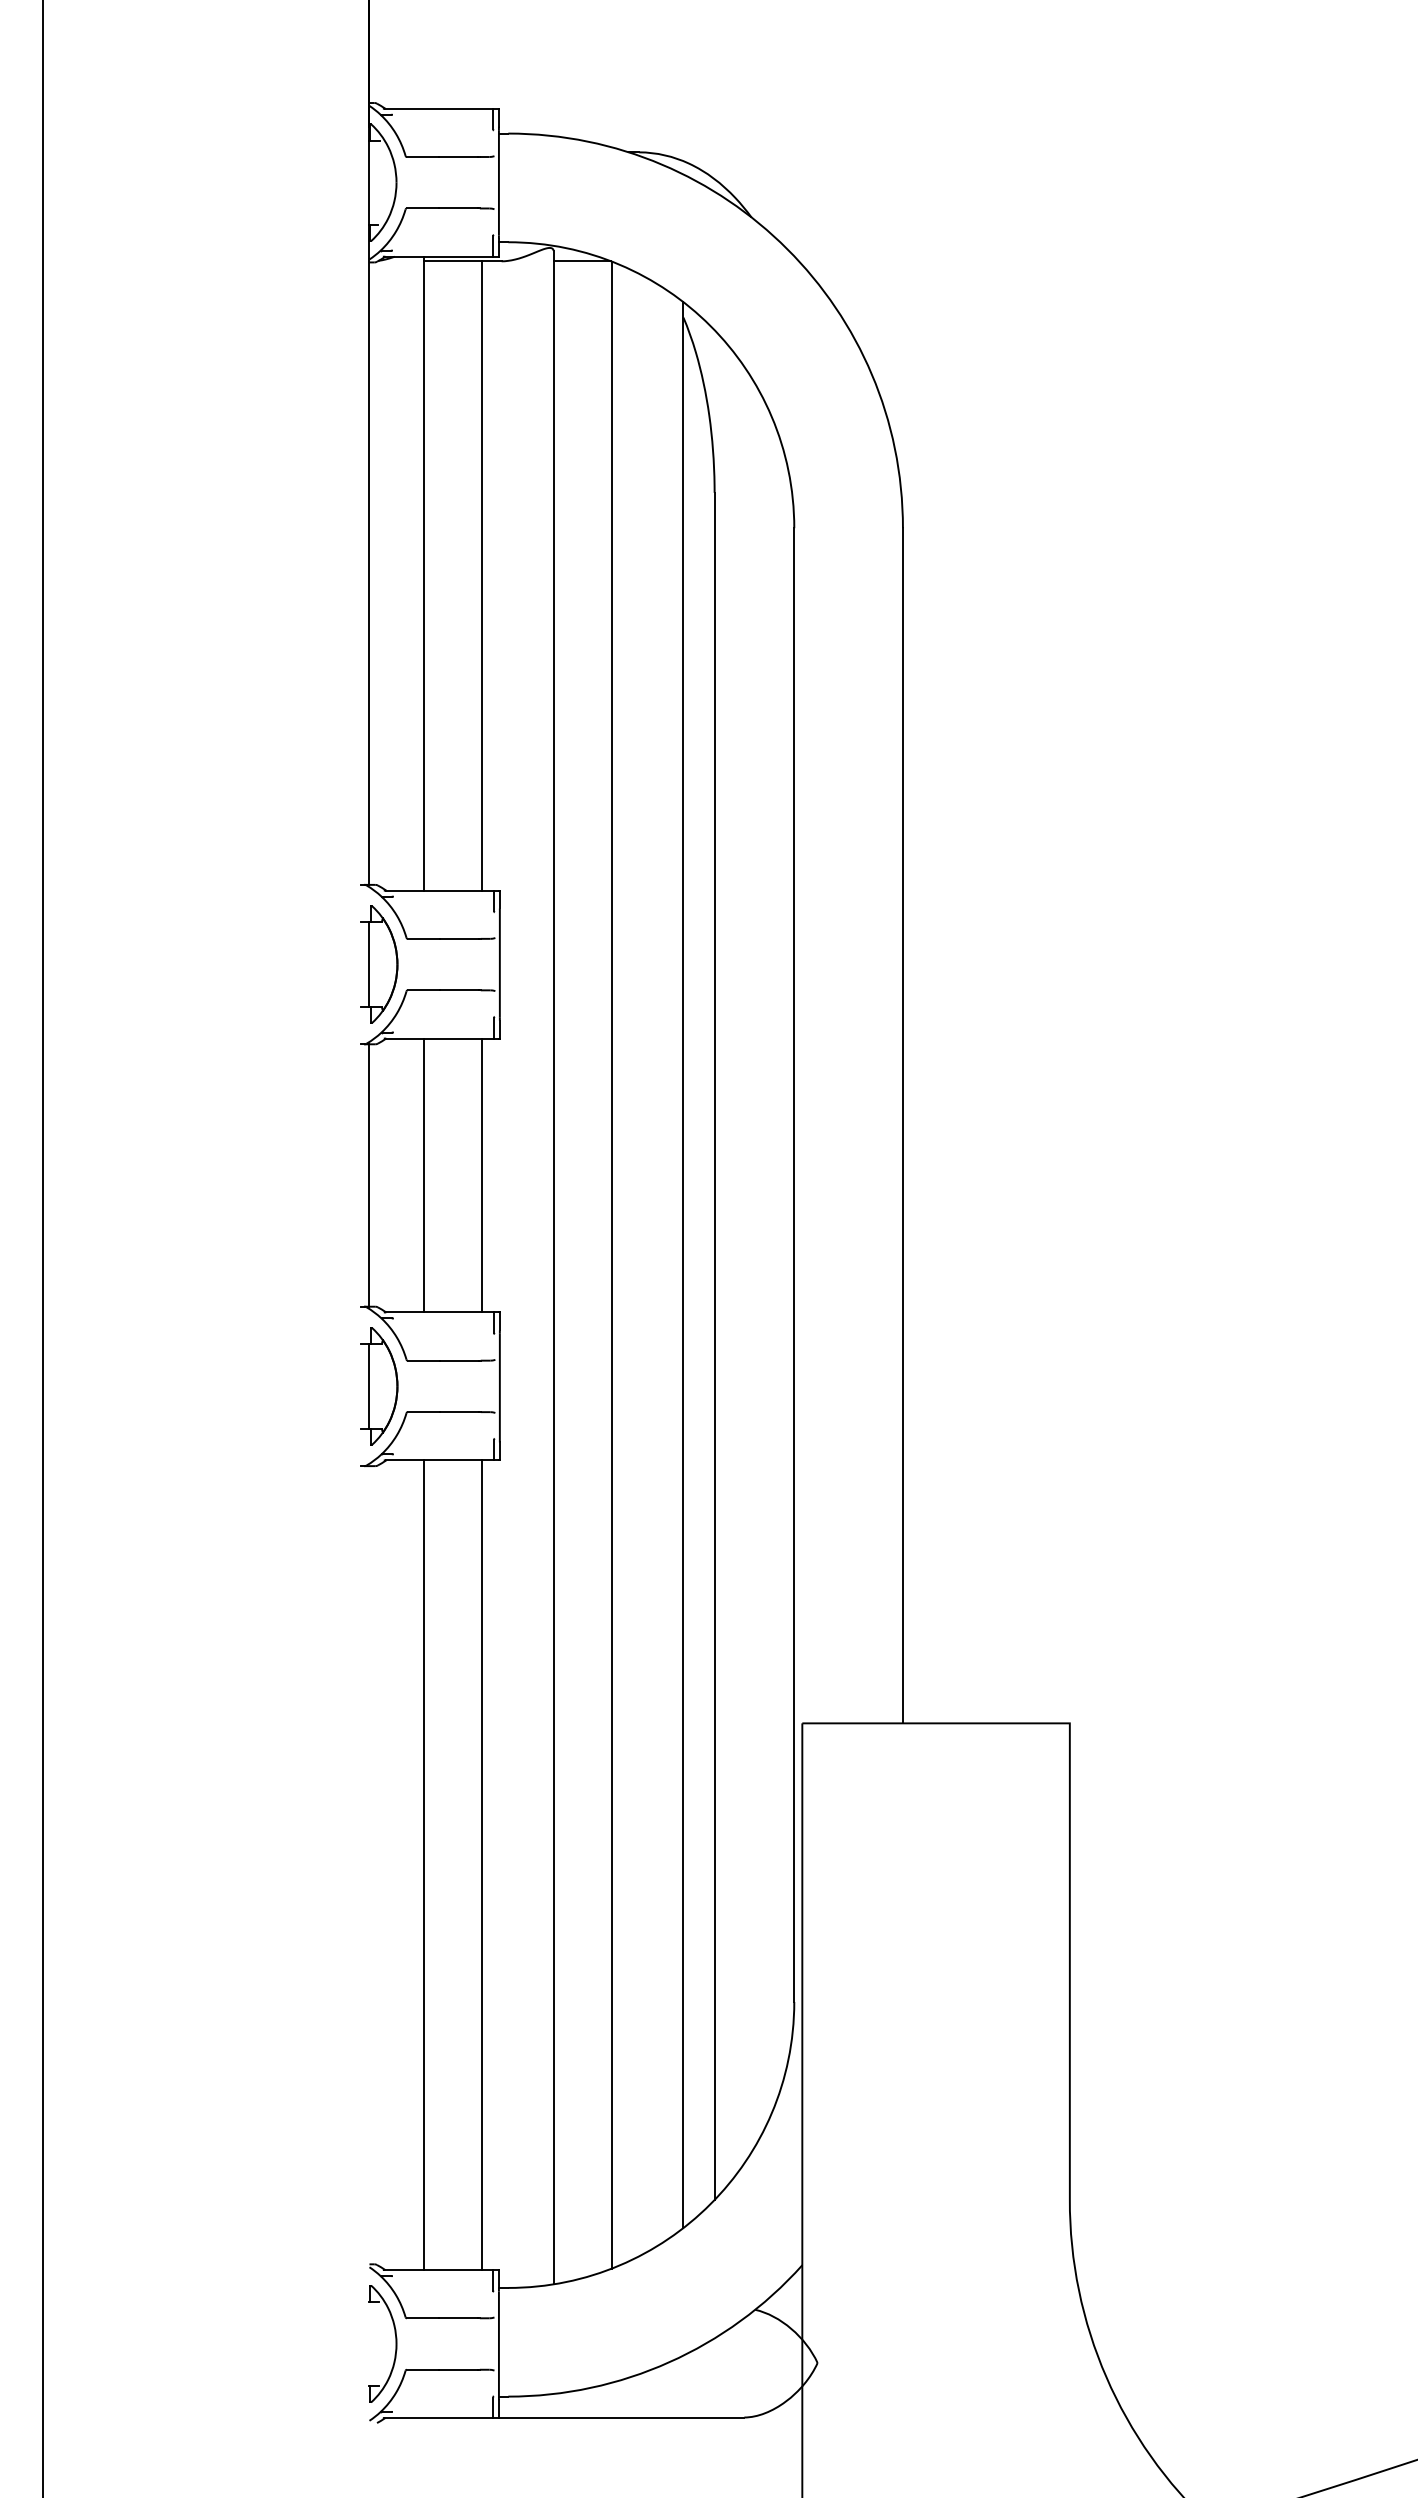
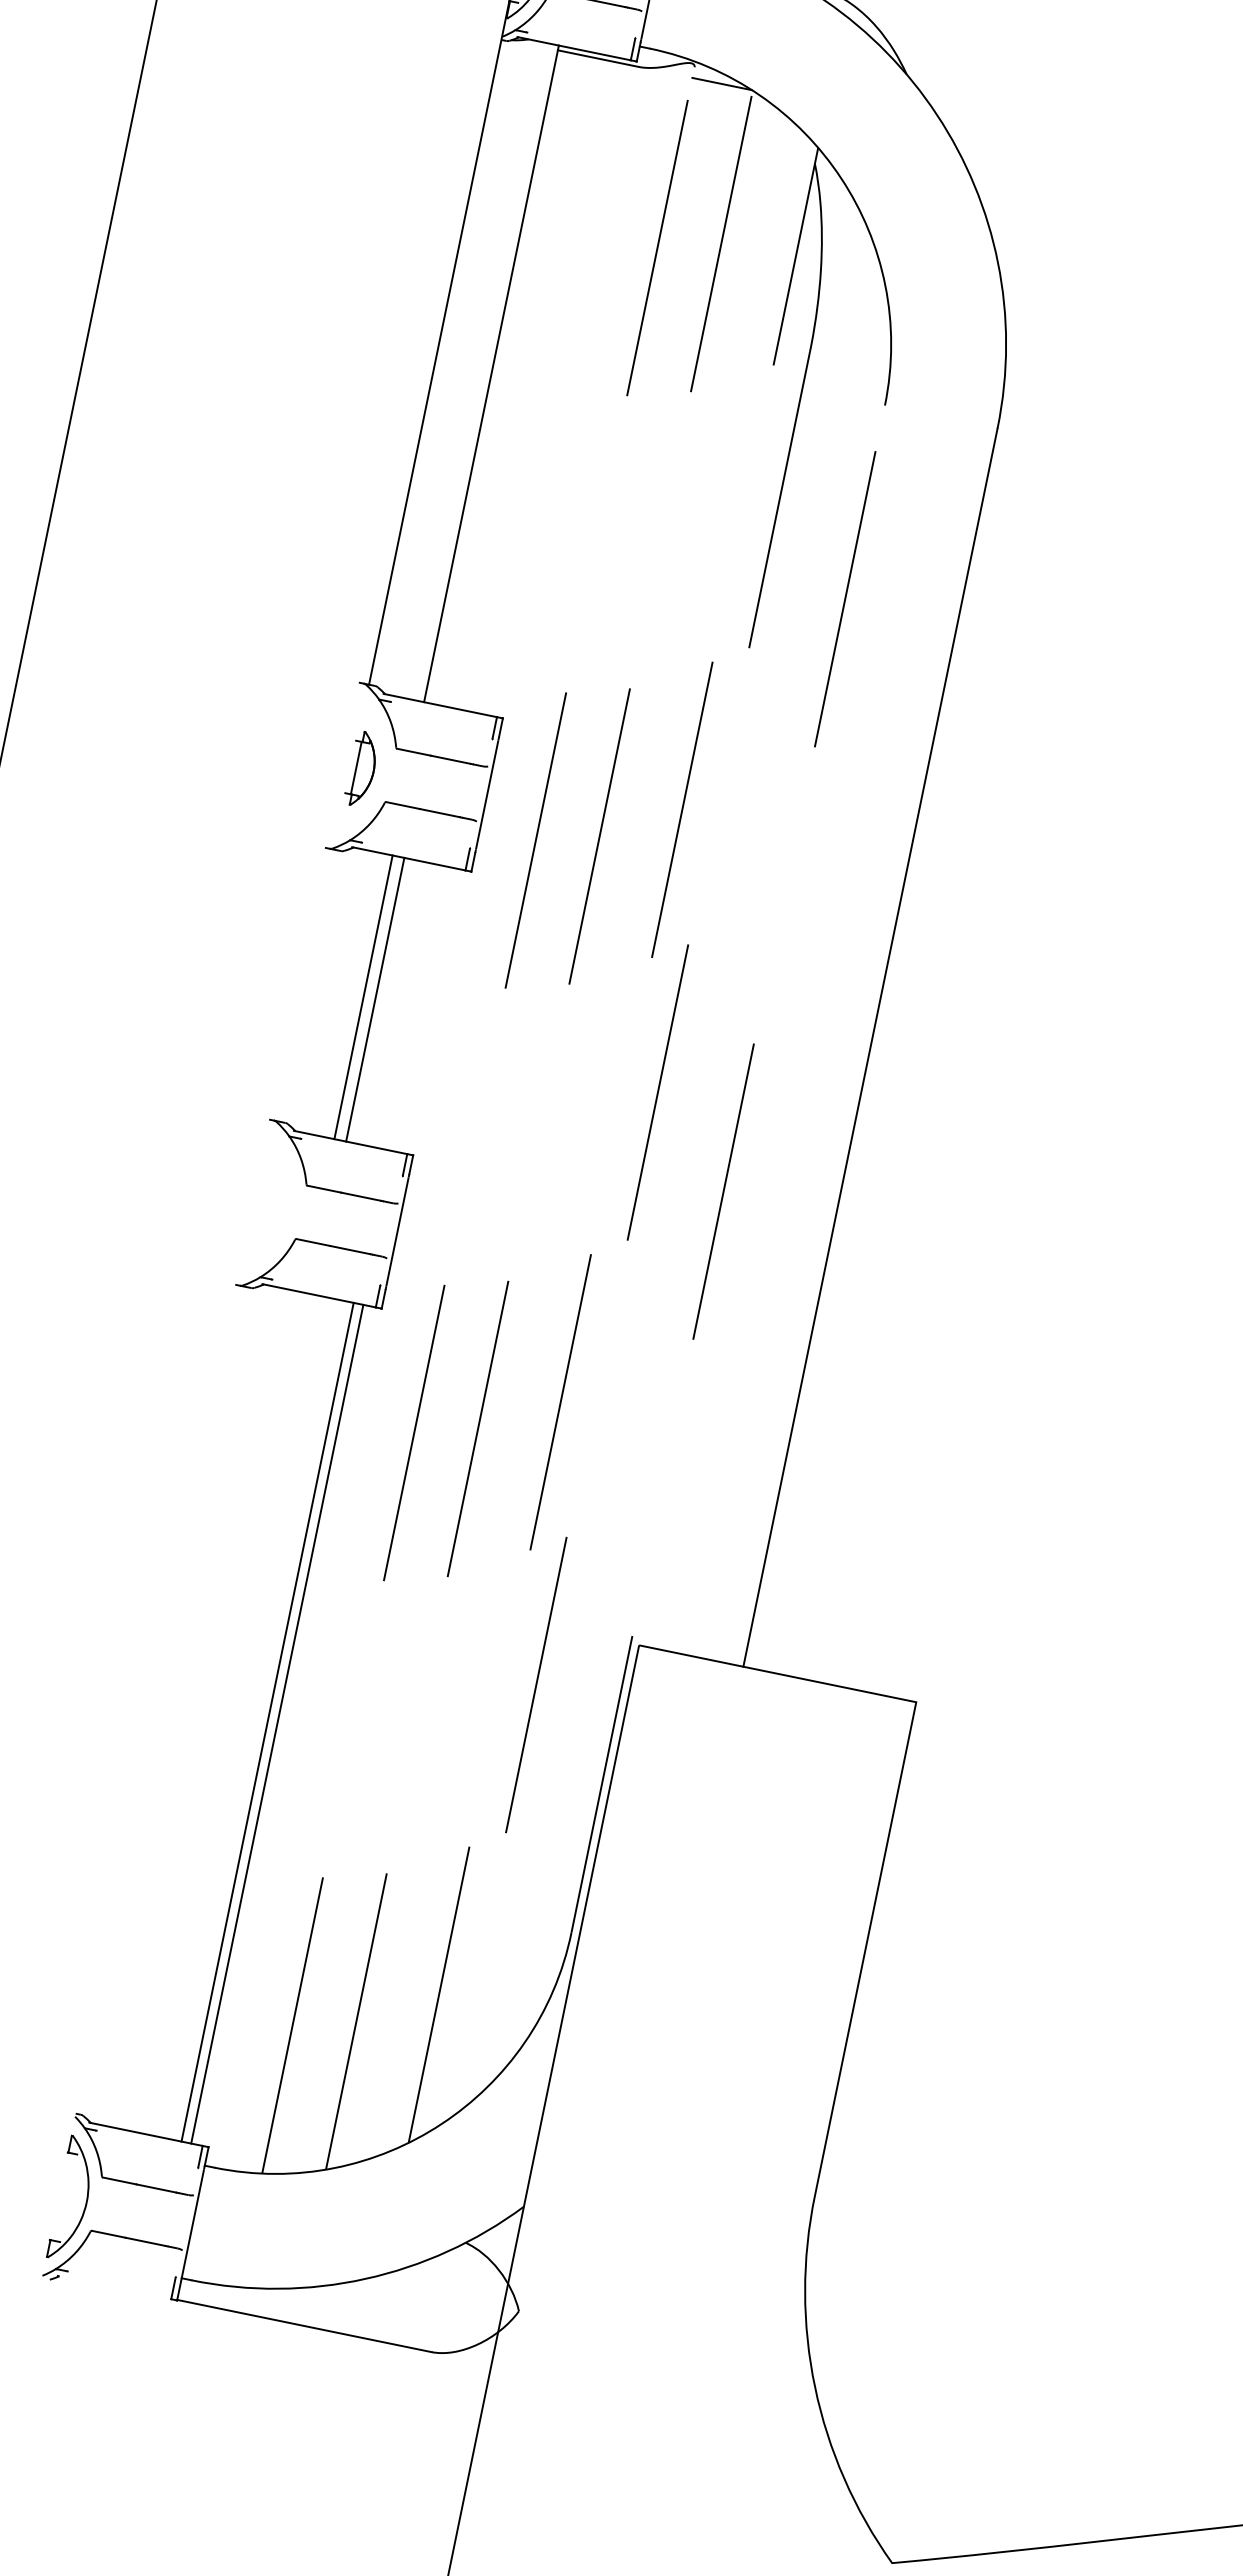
line: (482, 575) -> (551, 388), removed
part: (379, 964) -> (362, 769), size x0.6
line: (369, 1175) -> (307, 985), removed
line: (482, 1175) -> (375, 999), moved
line: (611, 1264) -> (539, 1129), solid -> dashed
line: (683, 1265) -> (613, 1145), solid -> dashed
line: (794, 1265) -> (728, 1169), solid -> dashed
line: (553, 1267) -> (478, 1120), solid -> dashed
line: (714, 1346) -> (628, 1236), solid -> dashed
part: (379, 1386) -> (272, 1206), removed
line: (423, 1865) -> (267, 1722), moved
line: (439, 2418) -> (115, 2288), removed

